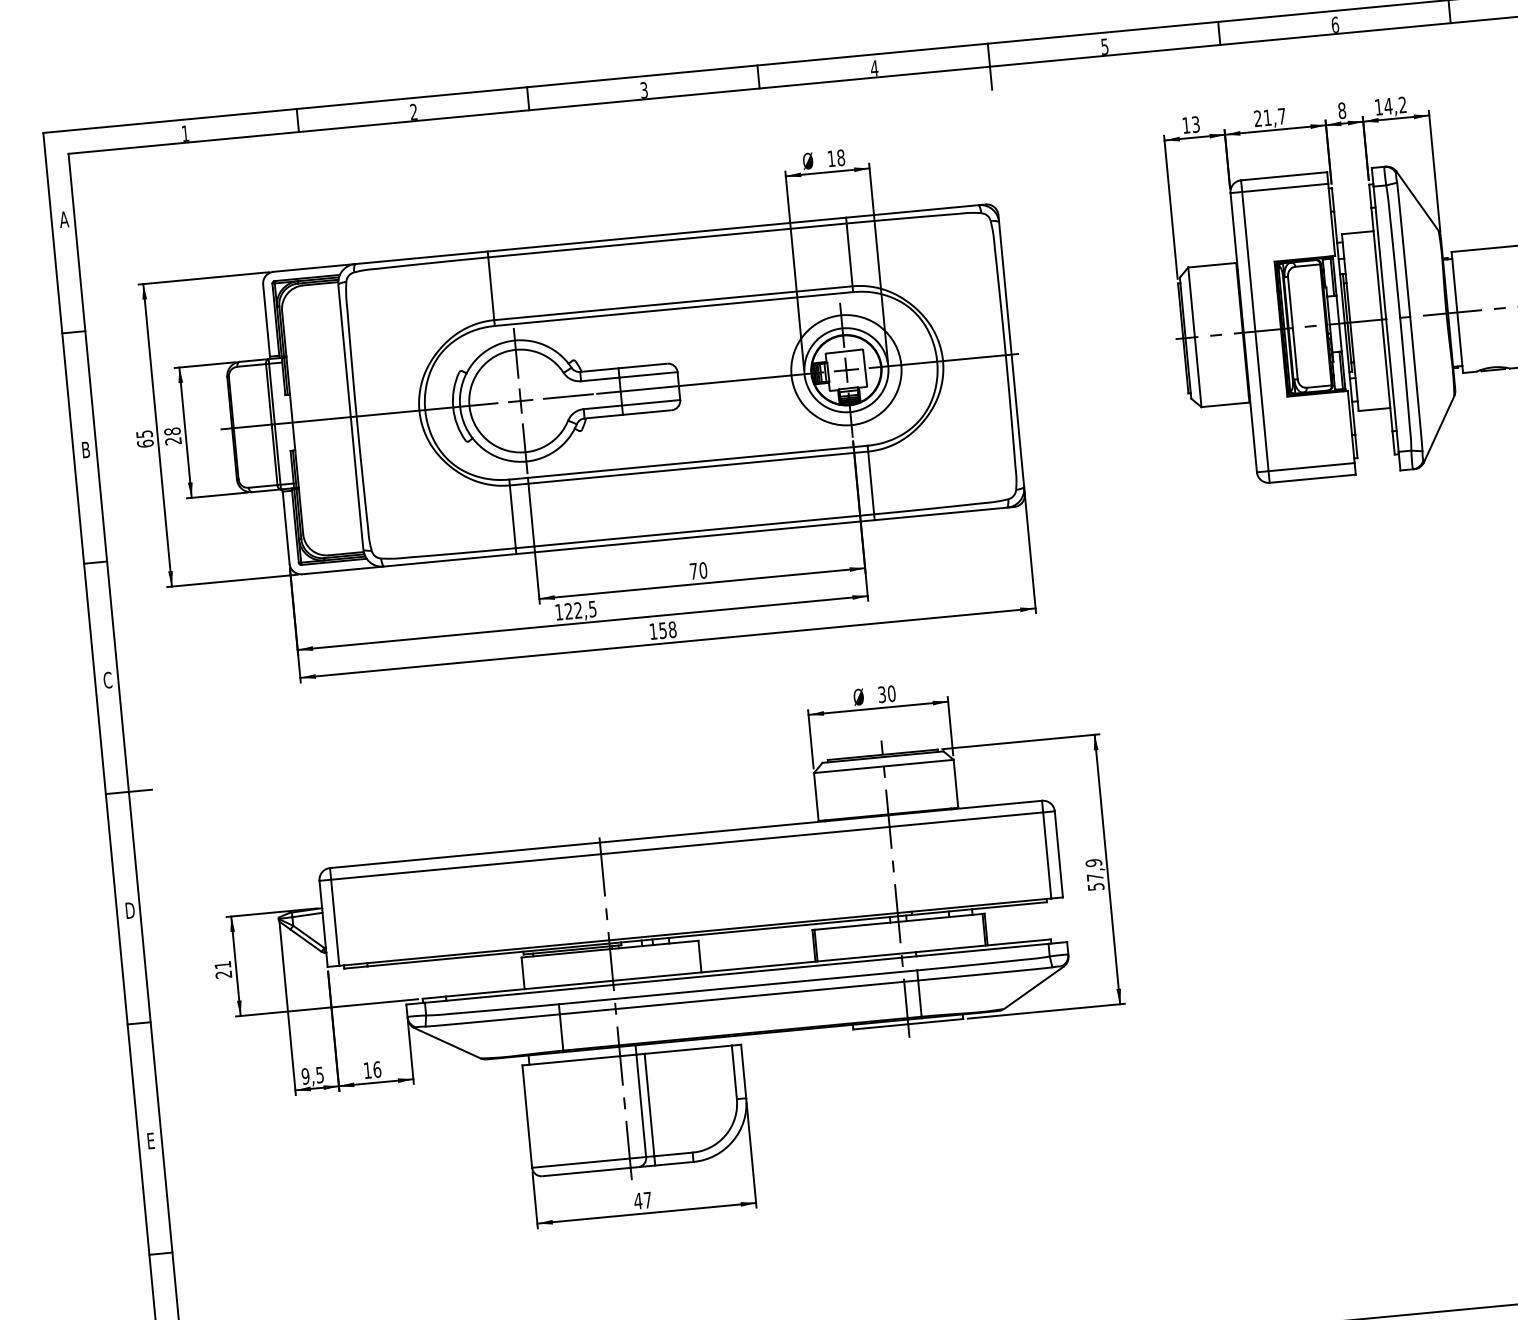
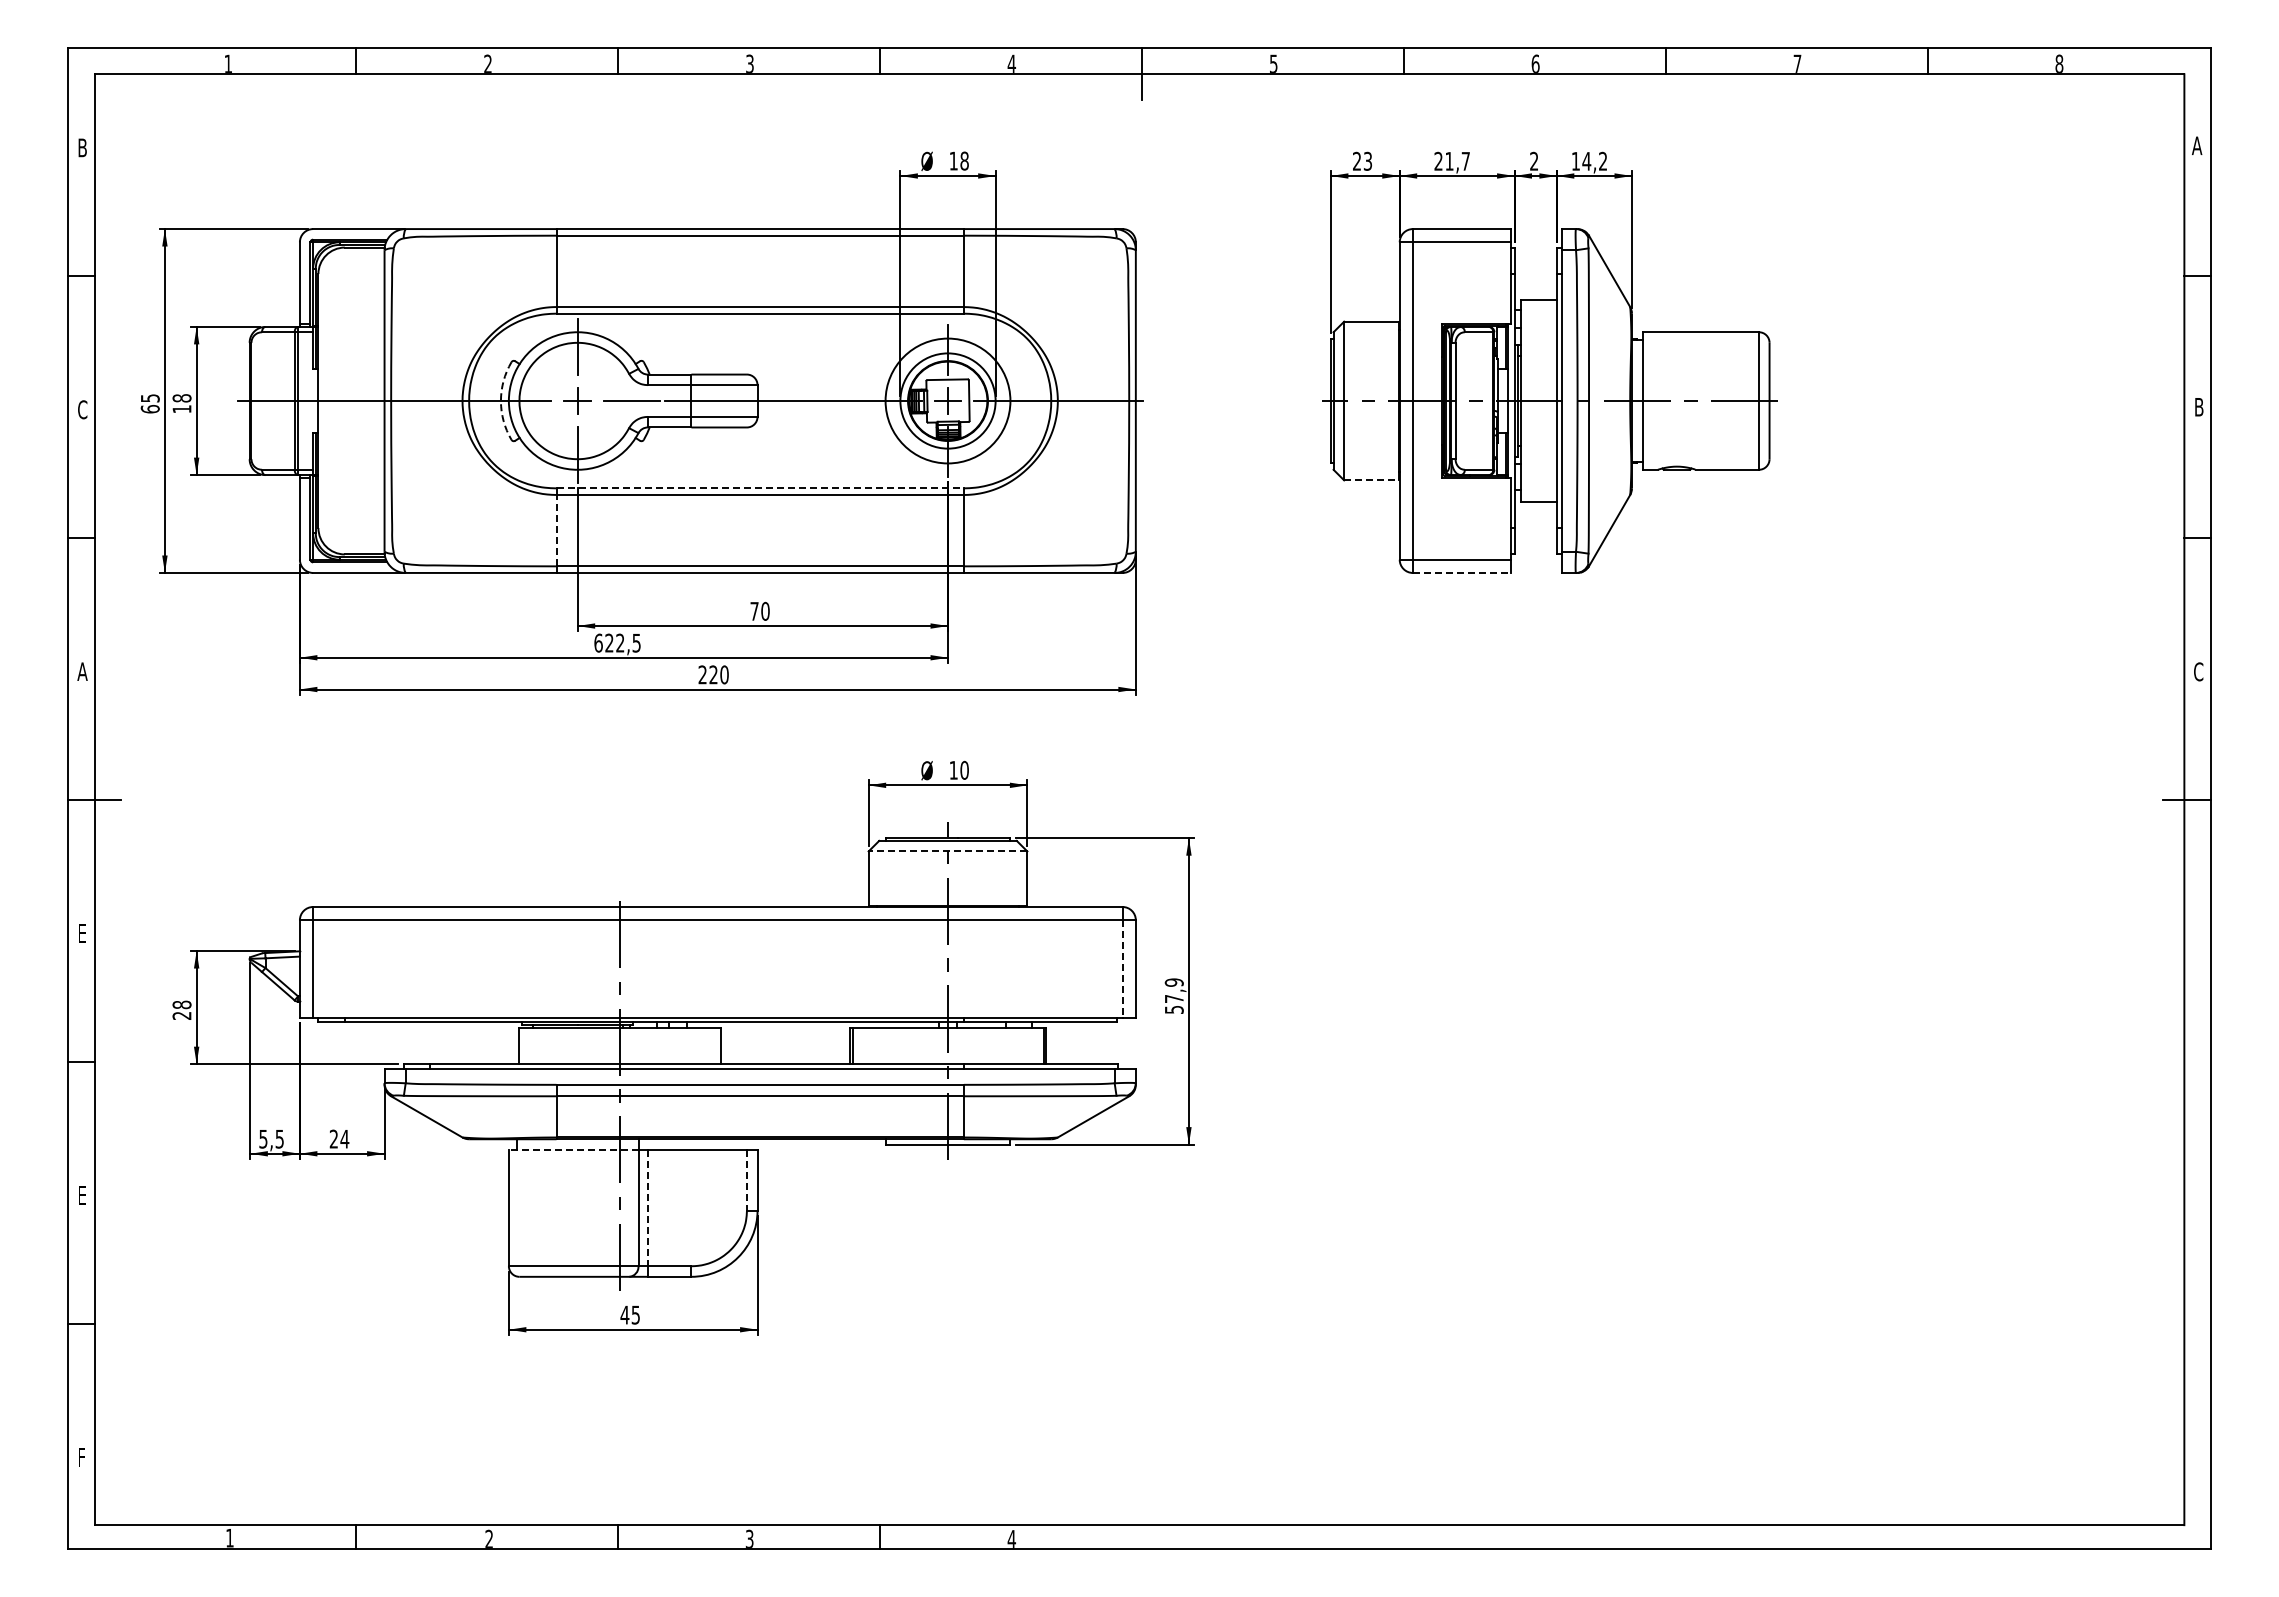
text: (1342, 110) -> (1534, 161), 8 -> 2
text: (1185, 124) -> (1356, 160), 13 -> 23
text: (64, 219) -> (82, 147), A -> B
line: (1225, 404) -> (1371, 480), solid -> dashed
arc: (452, 407) -> (500, 401), solid -> dashed
text: (172, 441) -> (181, 409), 28 -> 18
text: (85, 449) -> (82, 409), B -> C
line: (688, 462) -> (760, 488), solid -> dashed
line: (1312, 478) -> (1461, 572), solid -> dashed
line: (512, 516) -> (556, 530), solid -> dashed
text: (559, 611) -> (598, 642), 122,5 -> 622,5
text: (662, 630) -> (713, 674), 158 -> 220
text: (107, 680) -> (82, 671), C -> A
text: (881, 693) -> (953, 769), 30 -> 10
line: (883, 766) -> (947, 851), solid -> dashed
line: (1047, 855) -> (1122, 969), solid -> dashed
text: (130, 910) -> (83, 933), D -> E
text: (222, 964) -> (181, 1004), 21 -> 28
line: (579, 1059) -> (573, 1149), solid -> dashed
text: (372, 1069) -> (339, 1138), 16 -> 24
line: (733, 1072) -> (746, 1180), solid -> dashed
text: (305, 1075) -> (263, 1138), 9,5 -> 5,5
line: (649, 1105) -> (647, 1208), solid -> dashed
text: (647, 1199) -> (635, 1314), 47 -> 45

